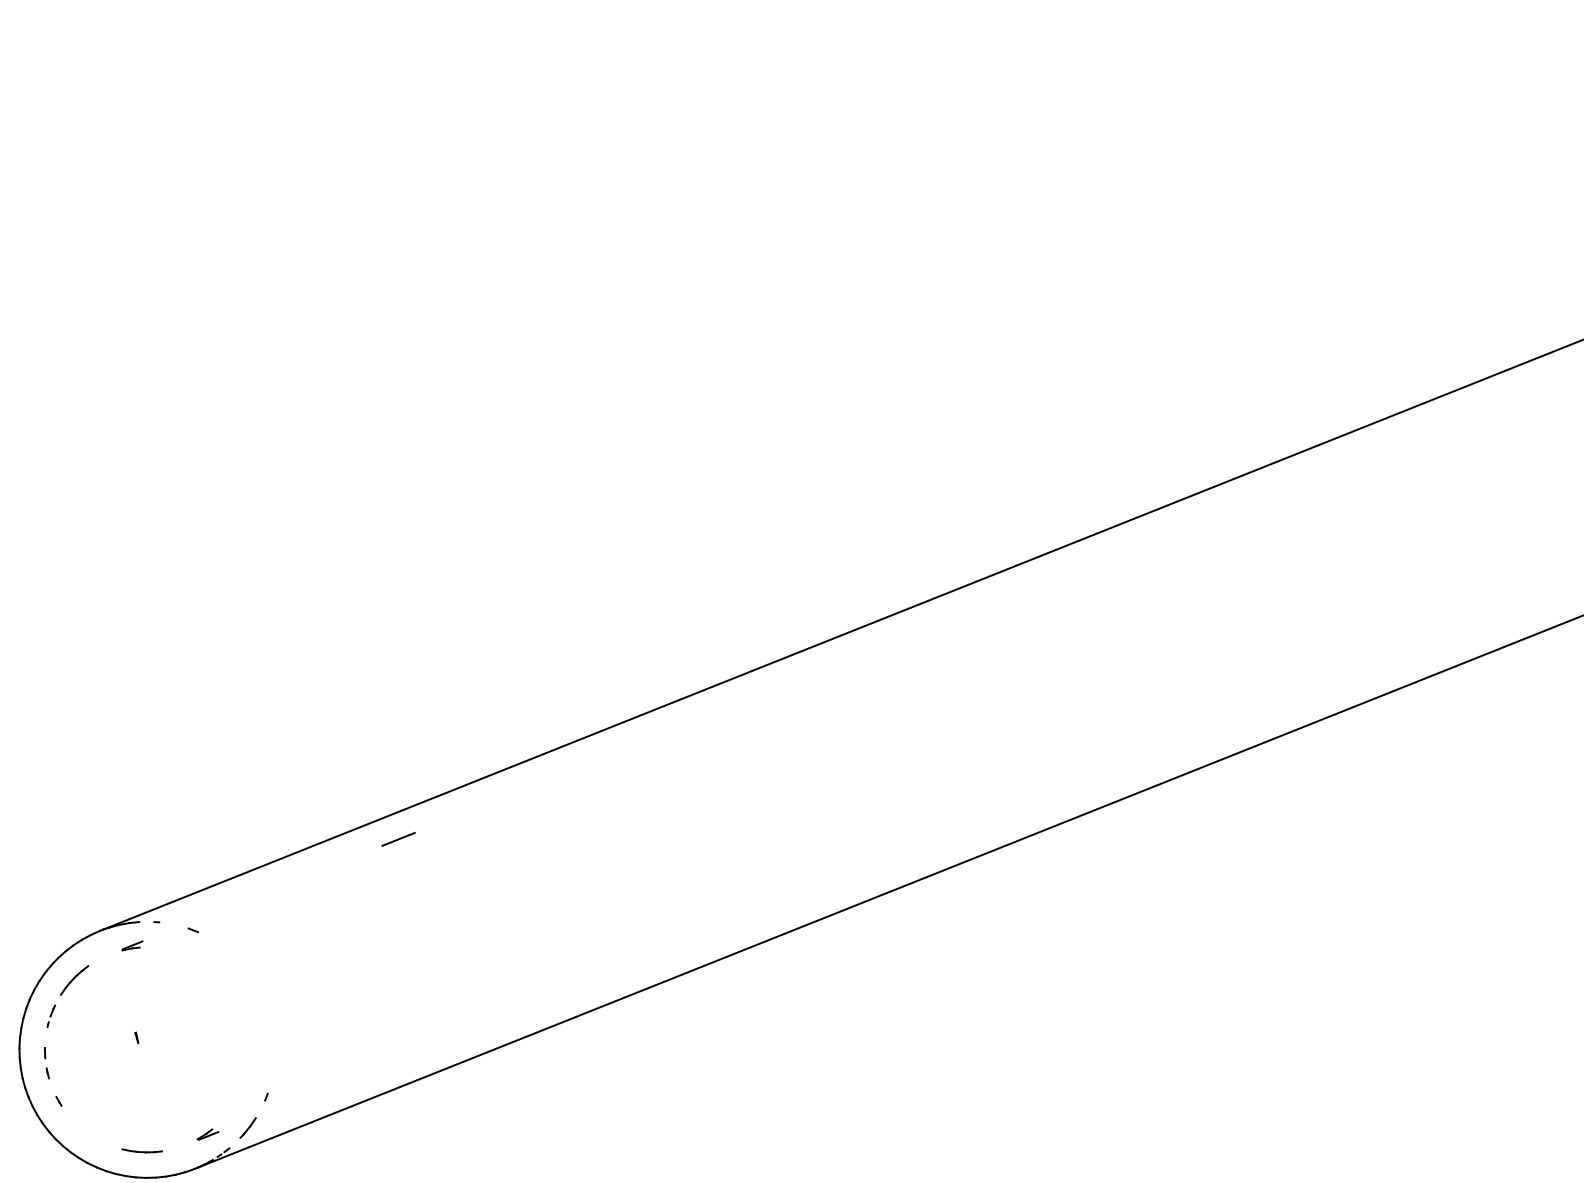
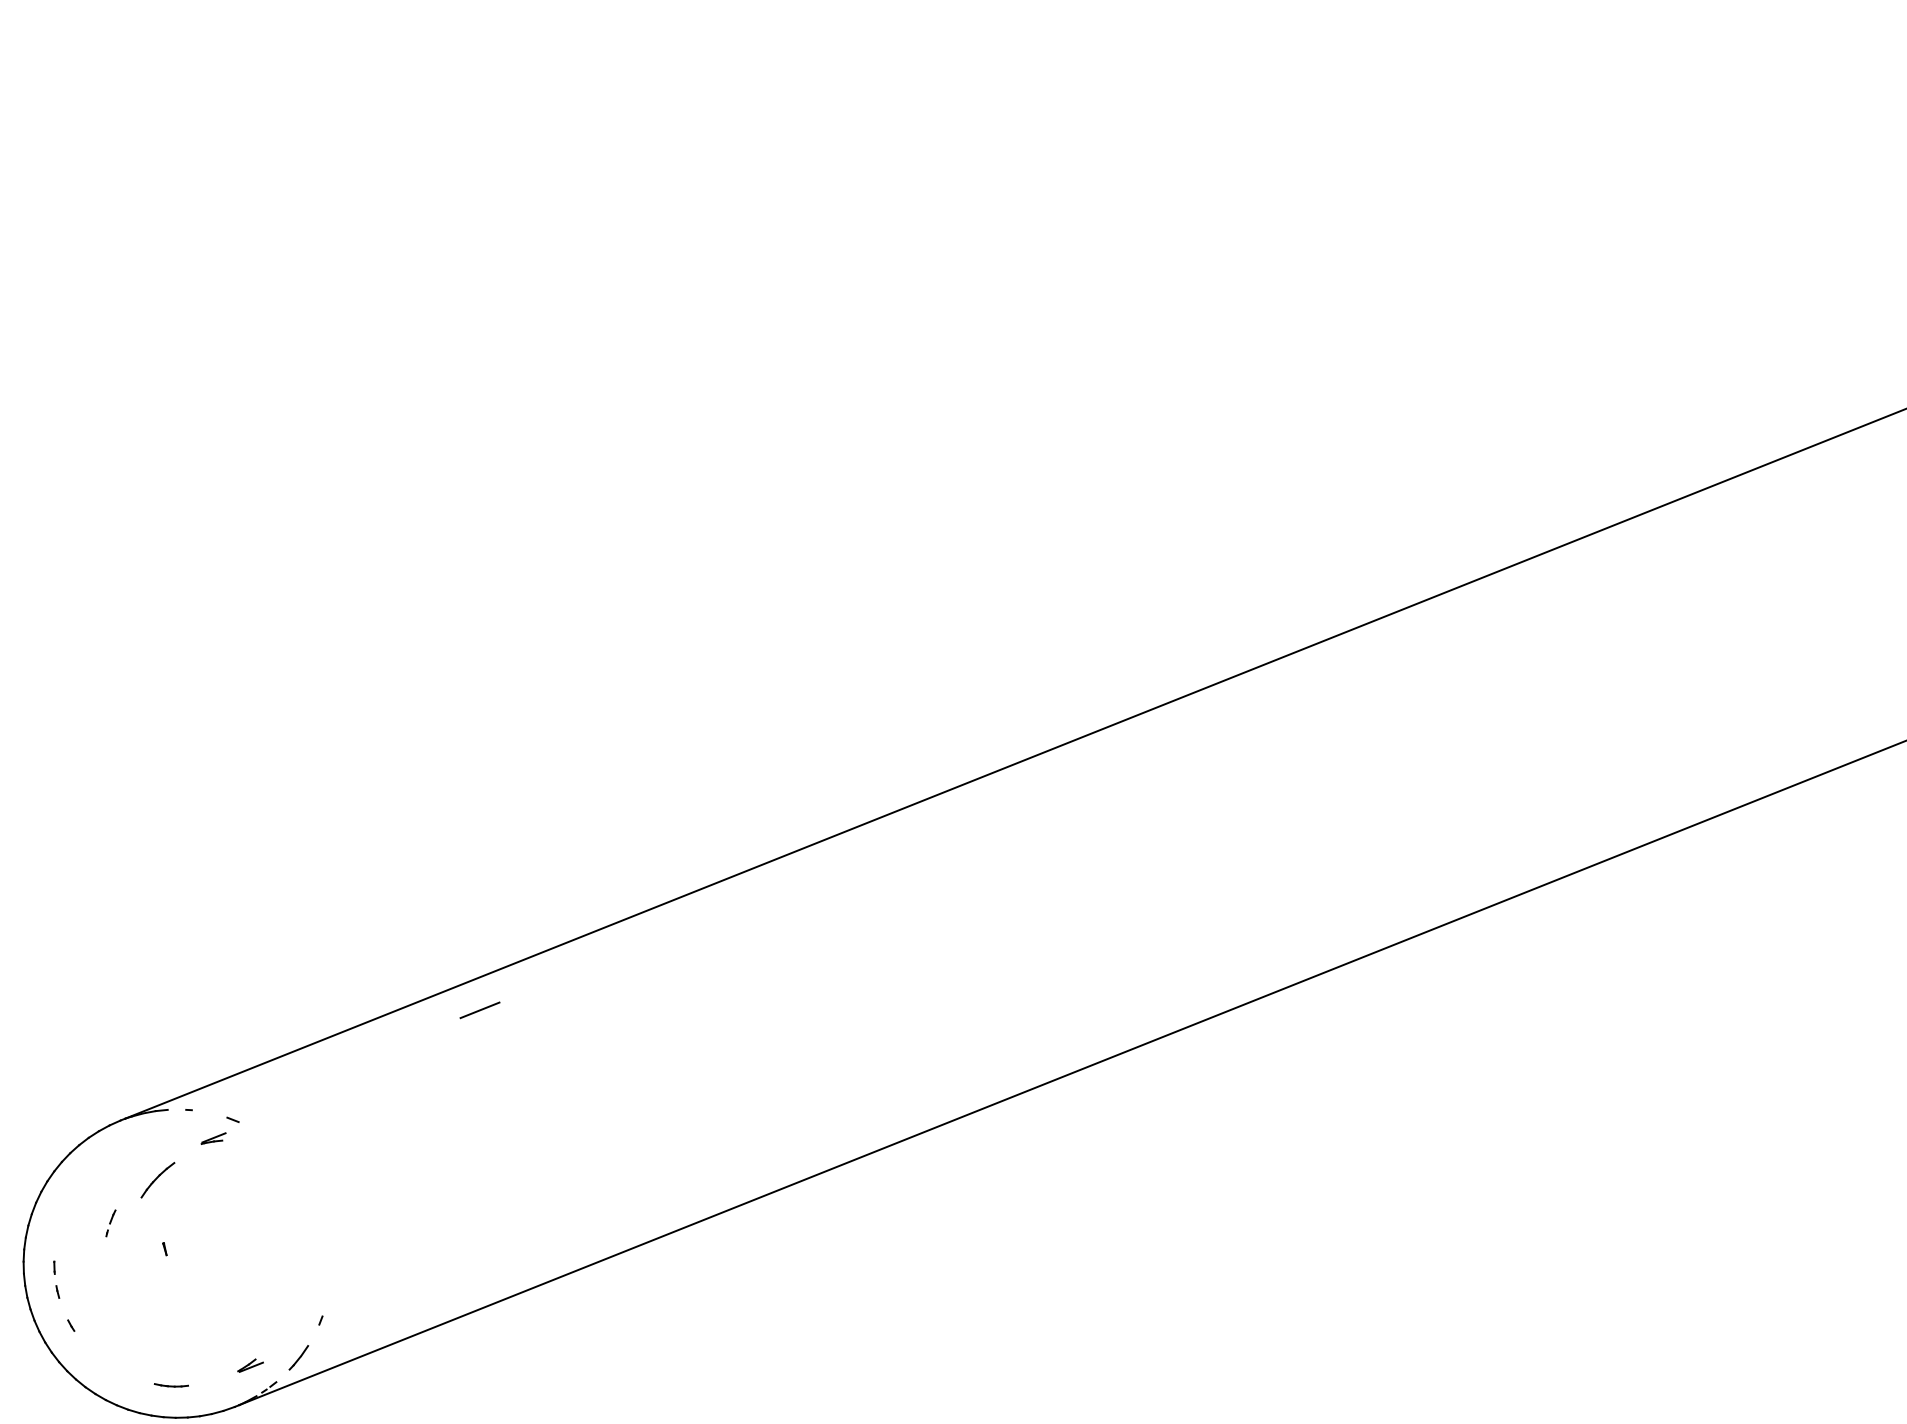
part: (132, 945) -> (213, 1138), moved
part: (74, 980) -> (157, 1180), moved
part: (50, 1016) -> (110, 1223), moved
part: (142, 1151) -> (171, 1385), size x0.7

